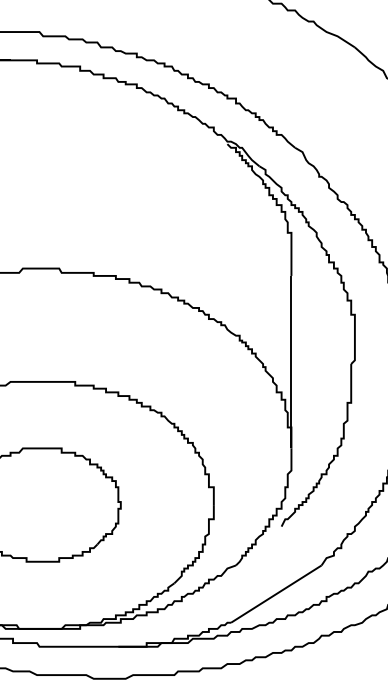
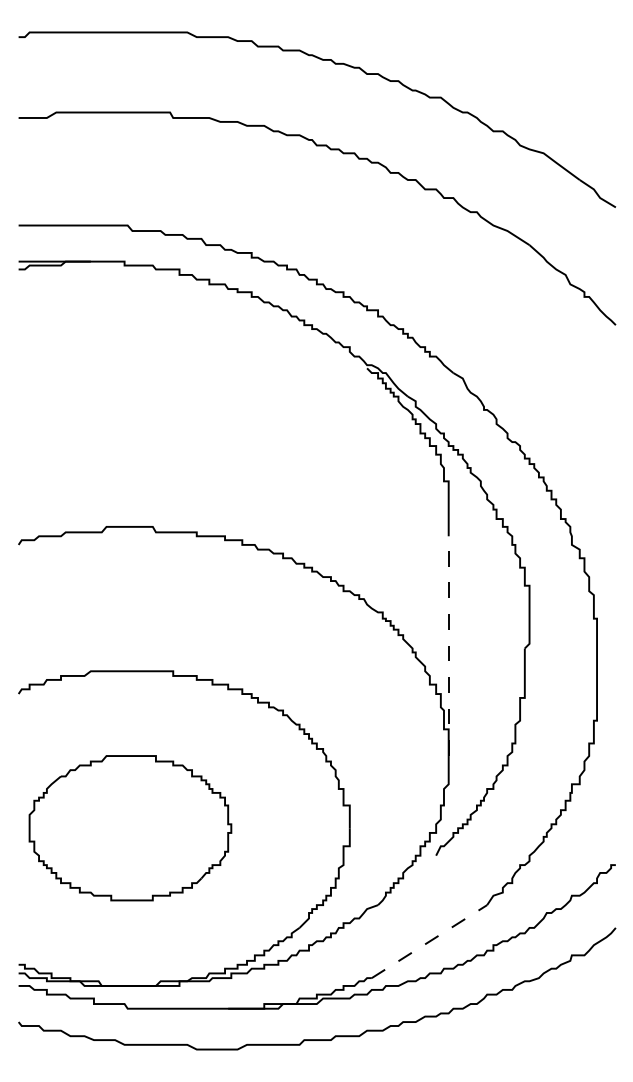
line: (291, 362) -> (448, 646), solid -> dashed
line: (276, 594) -> (429, 941), solid -> dashed

